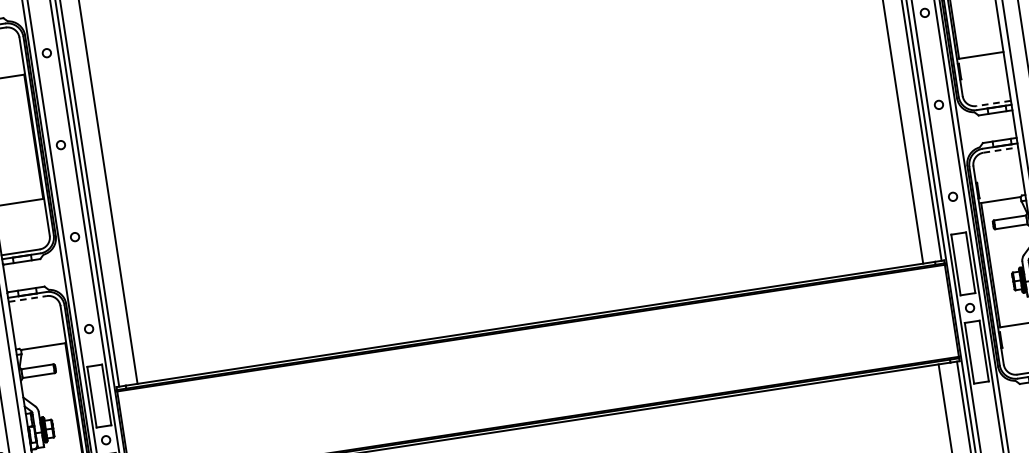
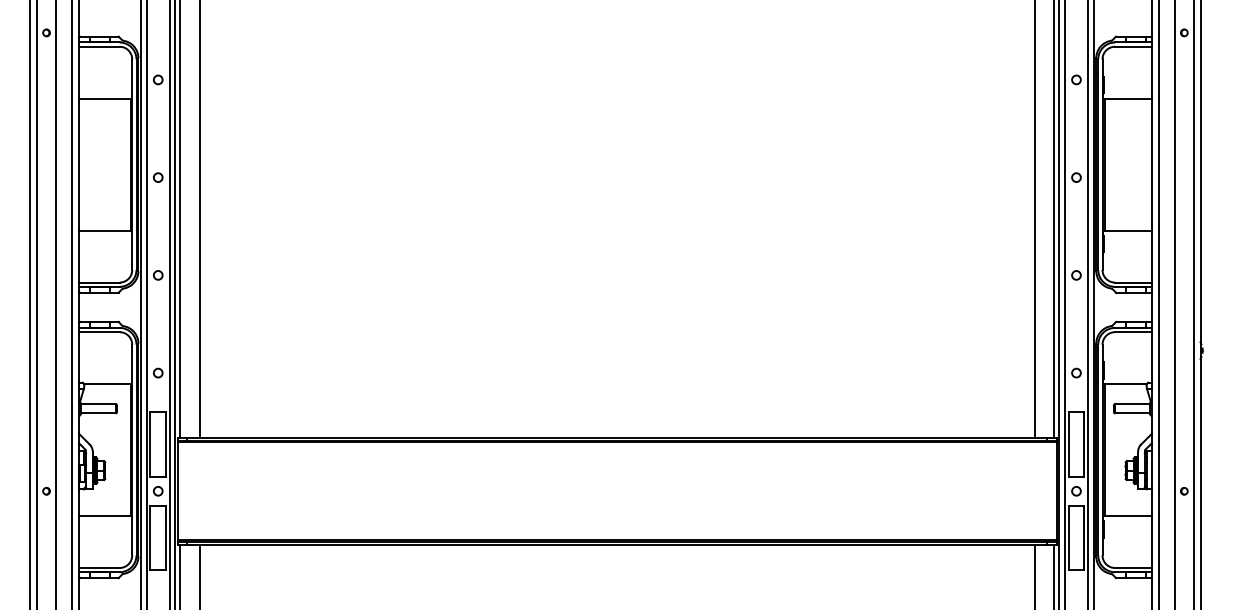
line: (993, 103) -> (1133, 282), dashed -> solid
line: (1001, 150) -> (1134, 332), dashed -> solid
line: (28, 299) -> (99, 332), dashed -> solid

